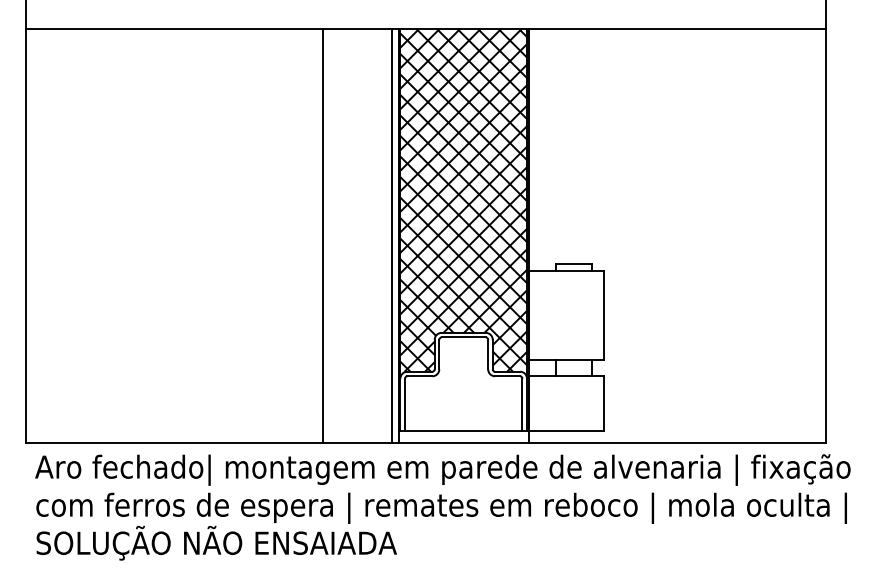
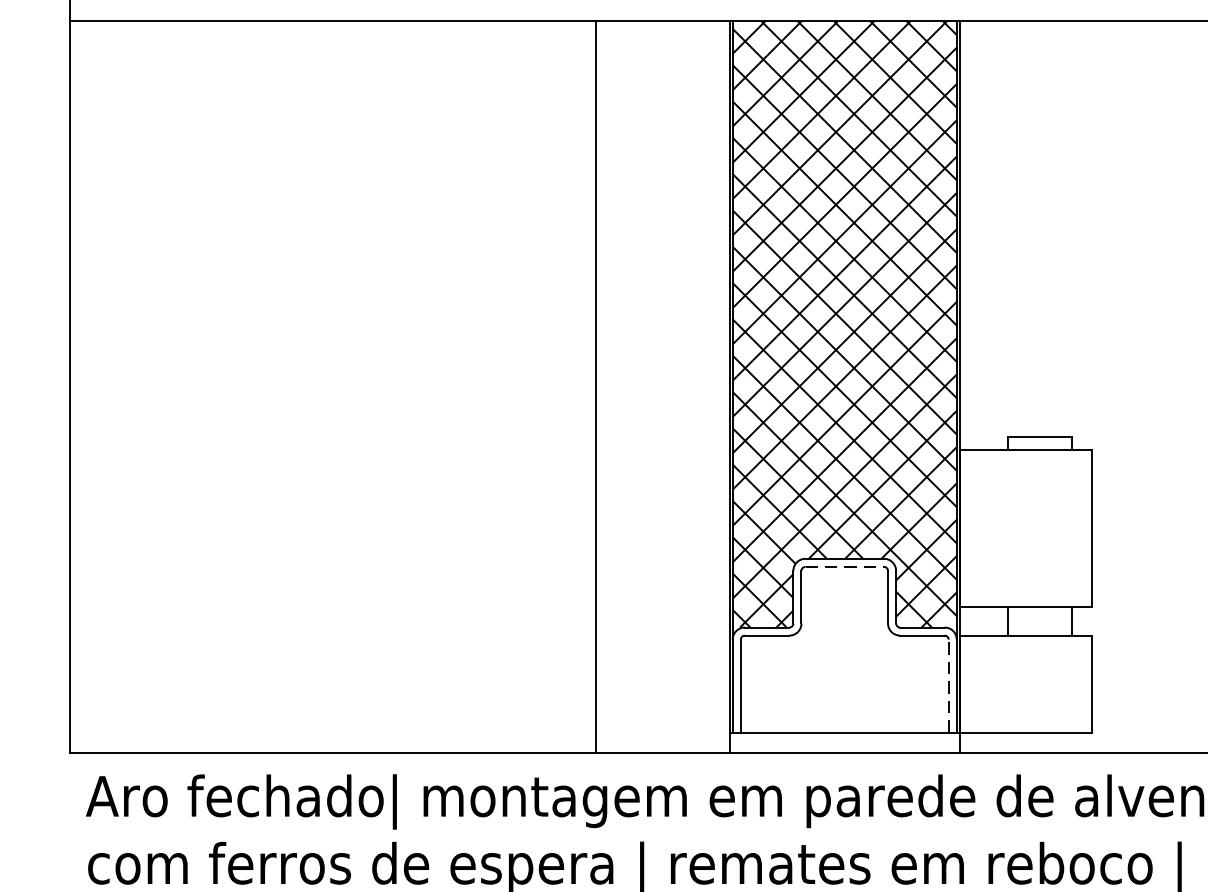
line: (391, 235) -> (716, 386), removed
line: (464, 337) -> (846, 566), solid -> dashed
line: (522, 404) -> (948, 685), solid -> dashed

